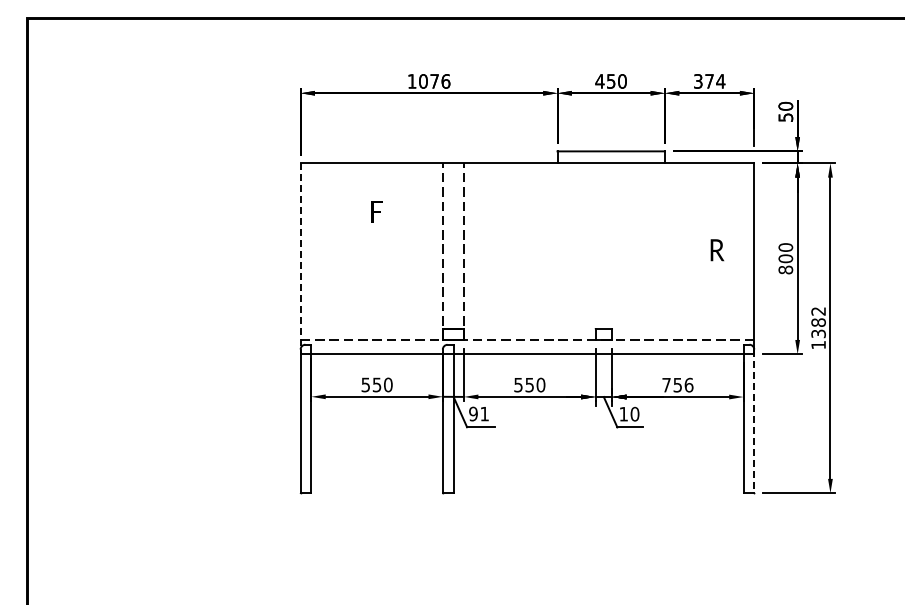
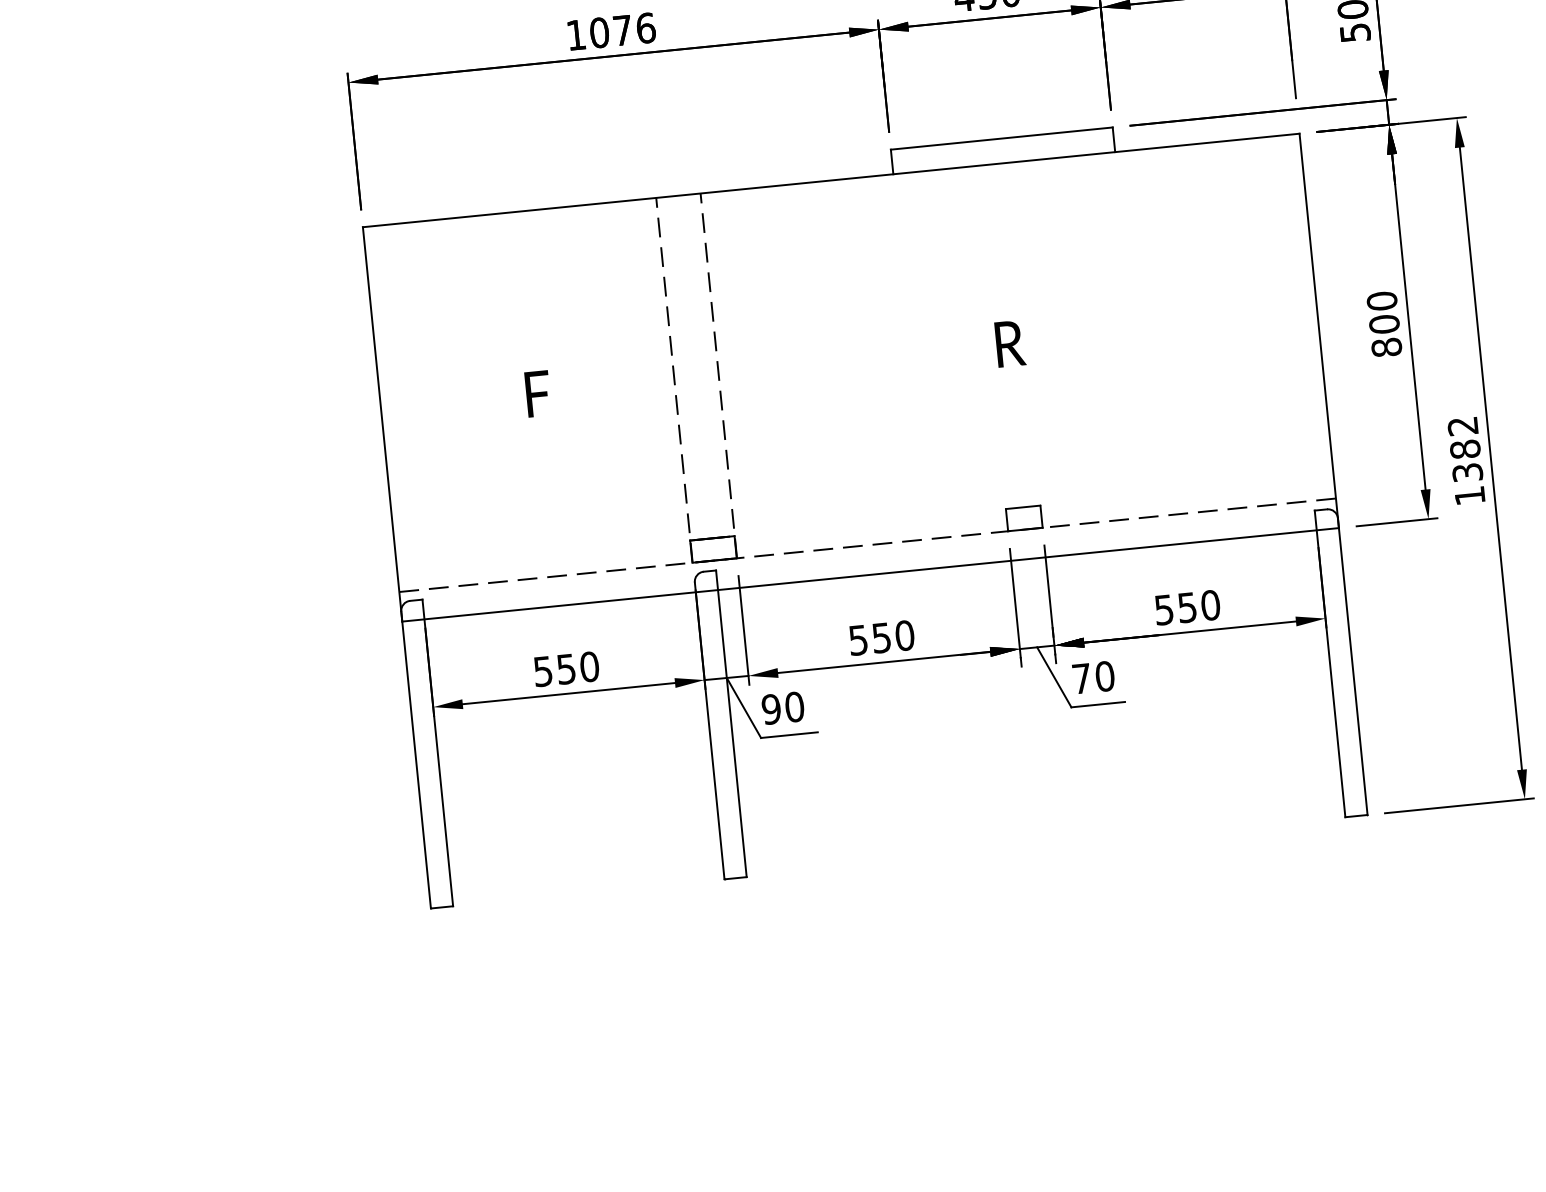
text: (376, 211) -> (537, 393), moved
text: (717, 250) -> (1010, 344), moved
line: (300, 259) -> (382, 425), dashed -> solid
text: (677, 384) -> (1186, 606), 756 -> 550
text: (484, 413) -> (794, 705), 91 -> 90
text: (623, 414) -> (1081, 679), 10 -> 70
line: (754, 421) -> (1353, 666), dashed -> solid

